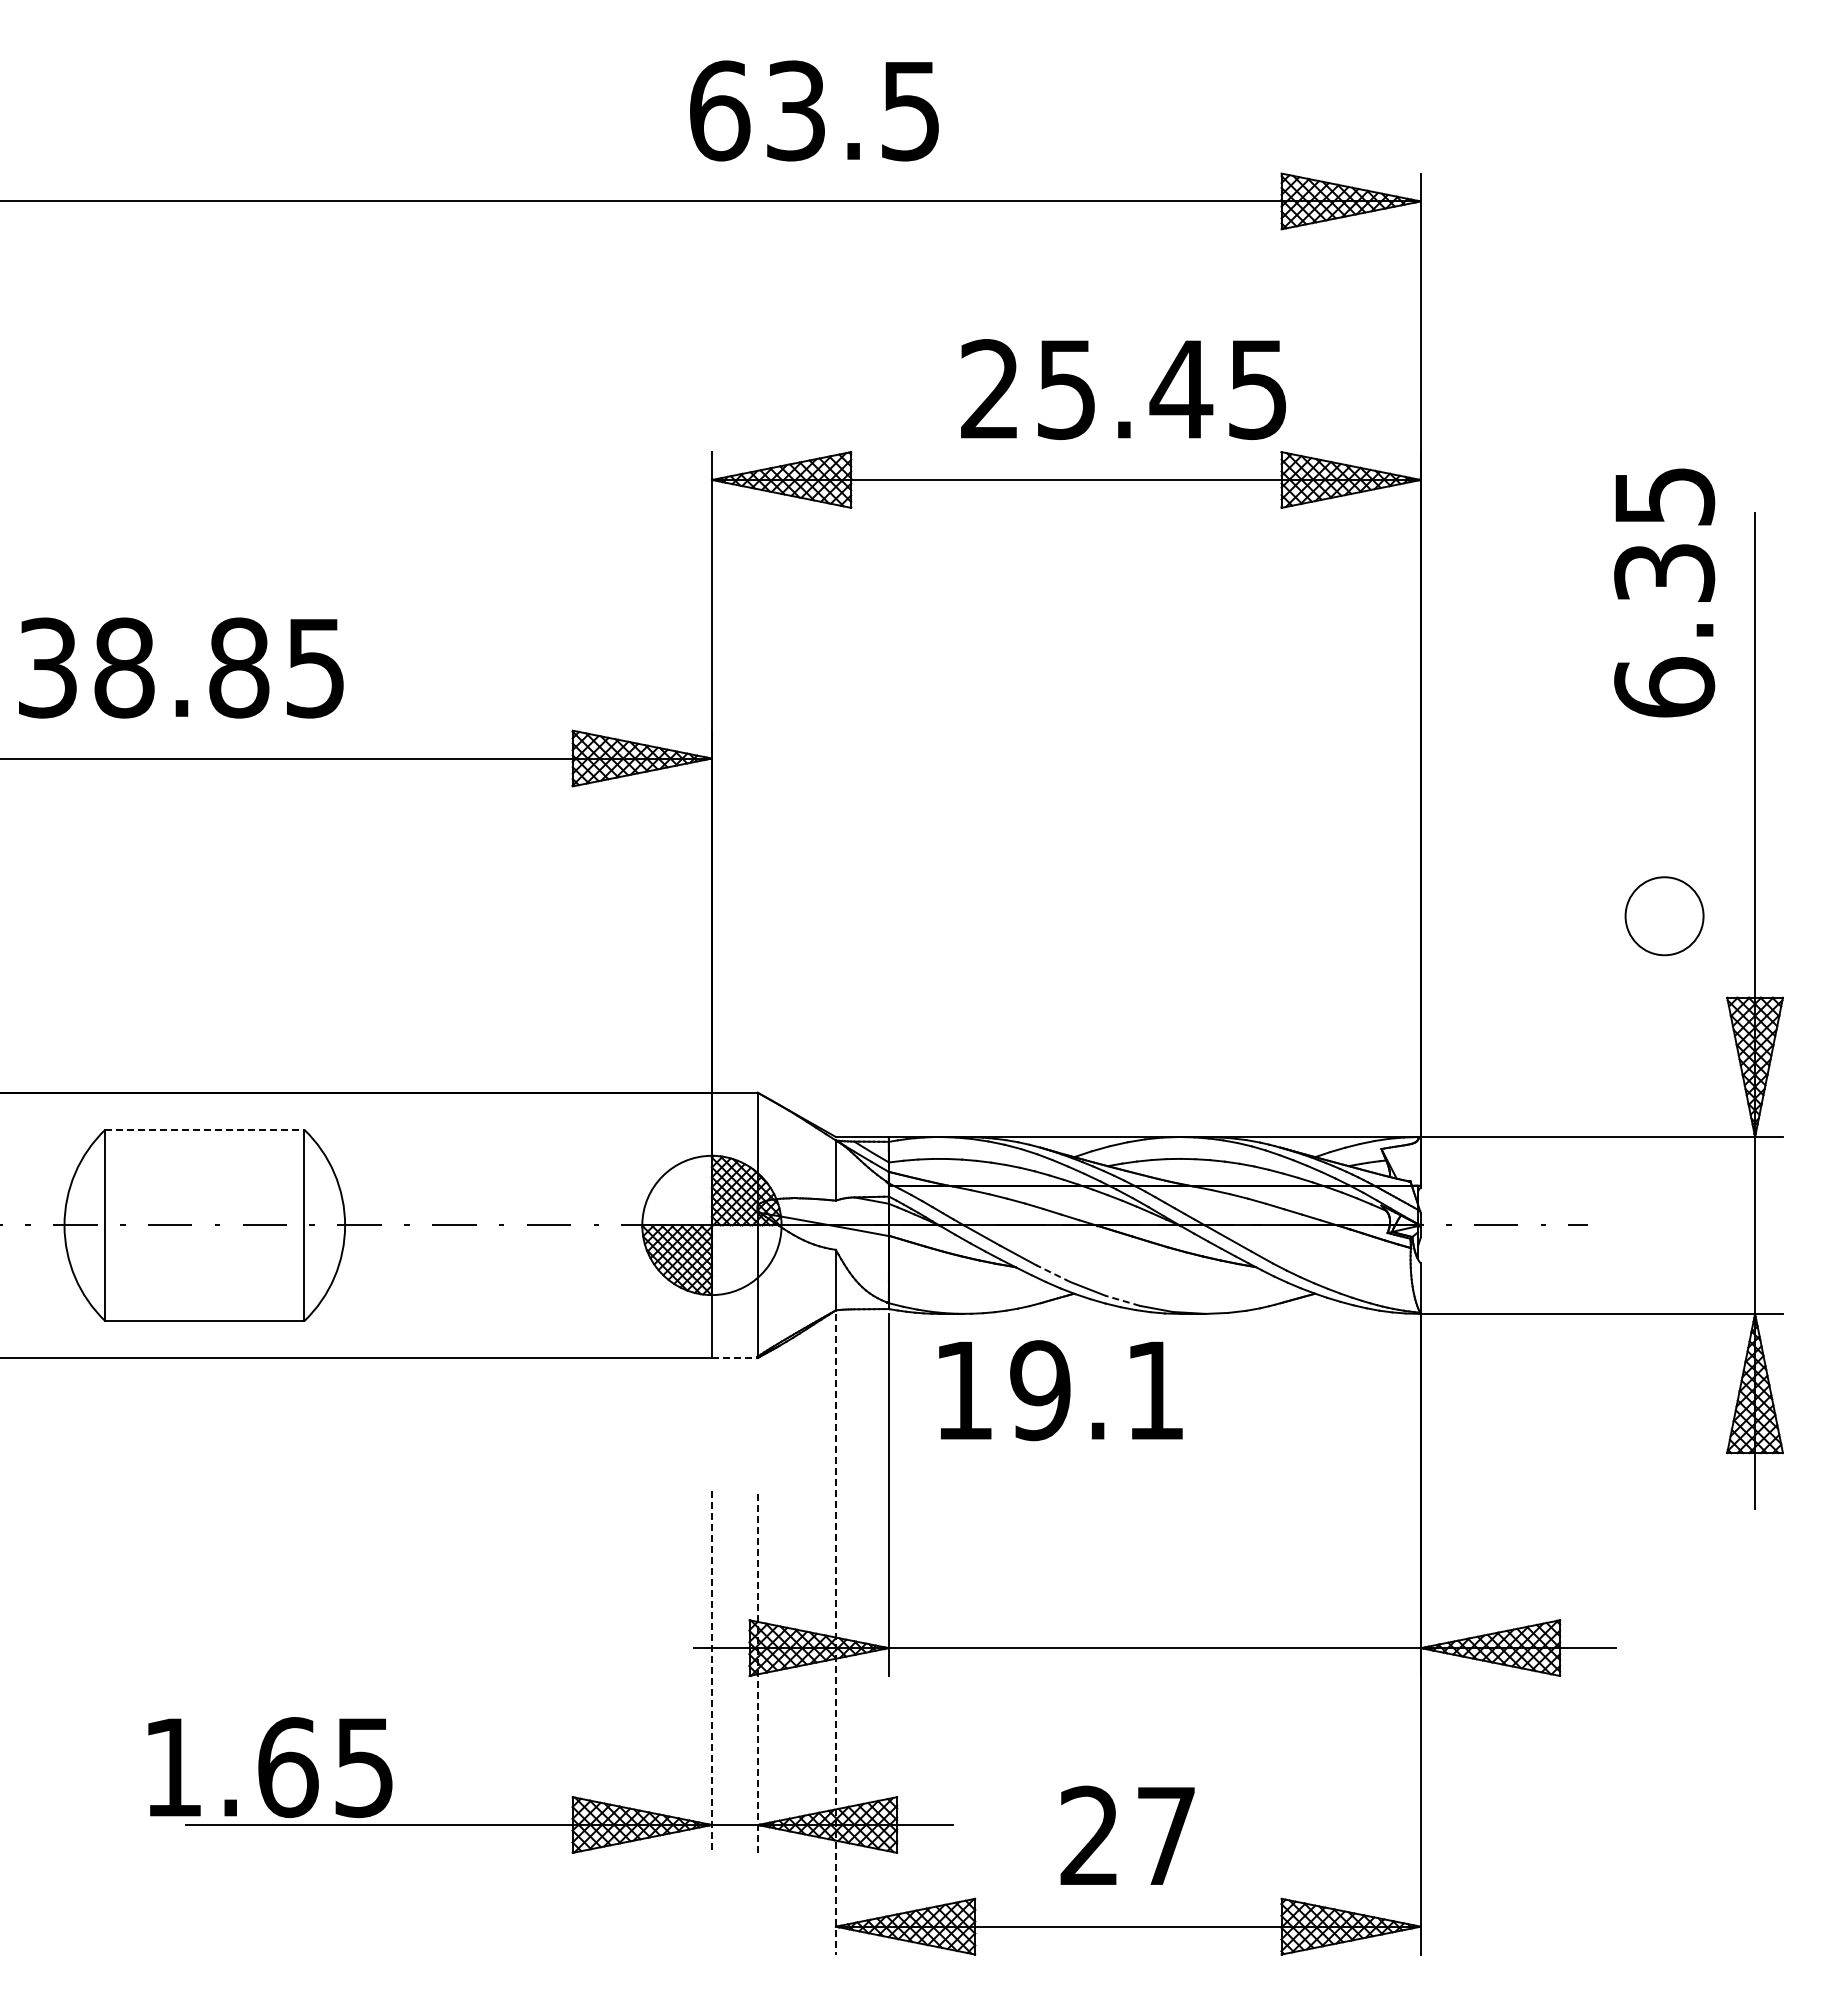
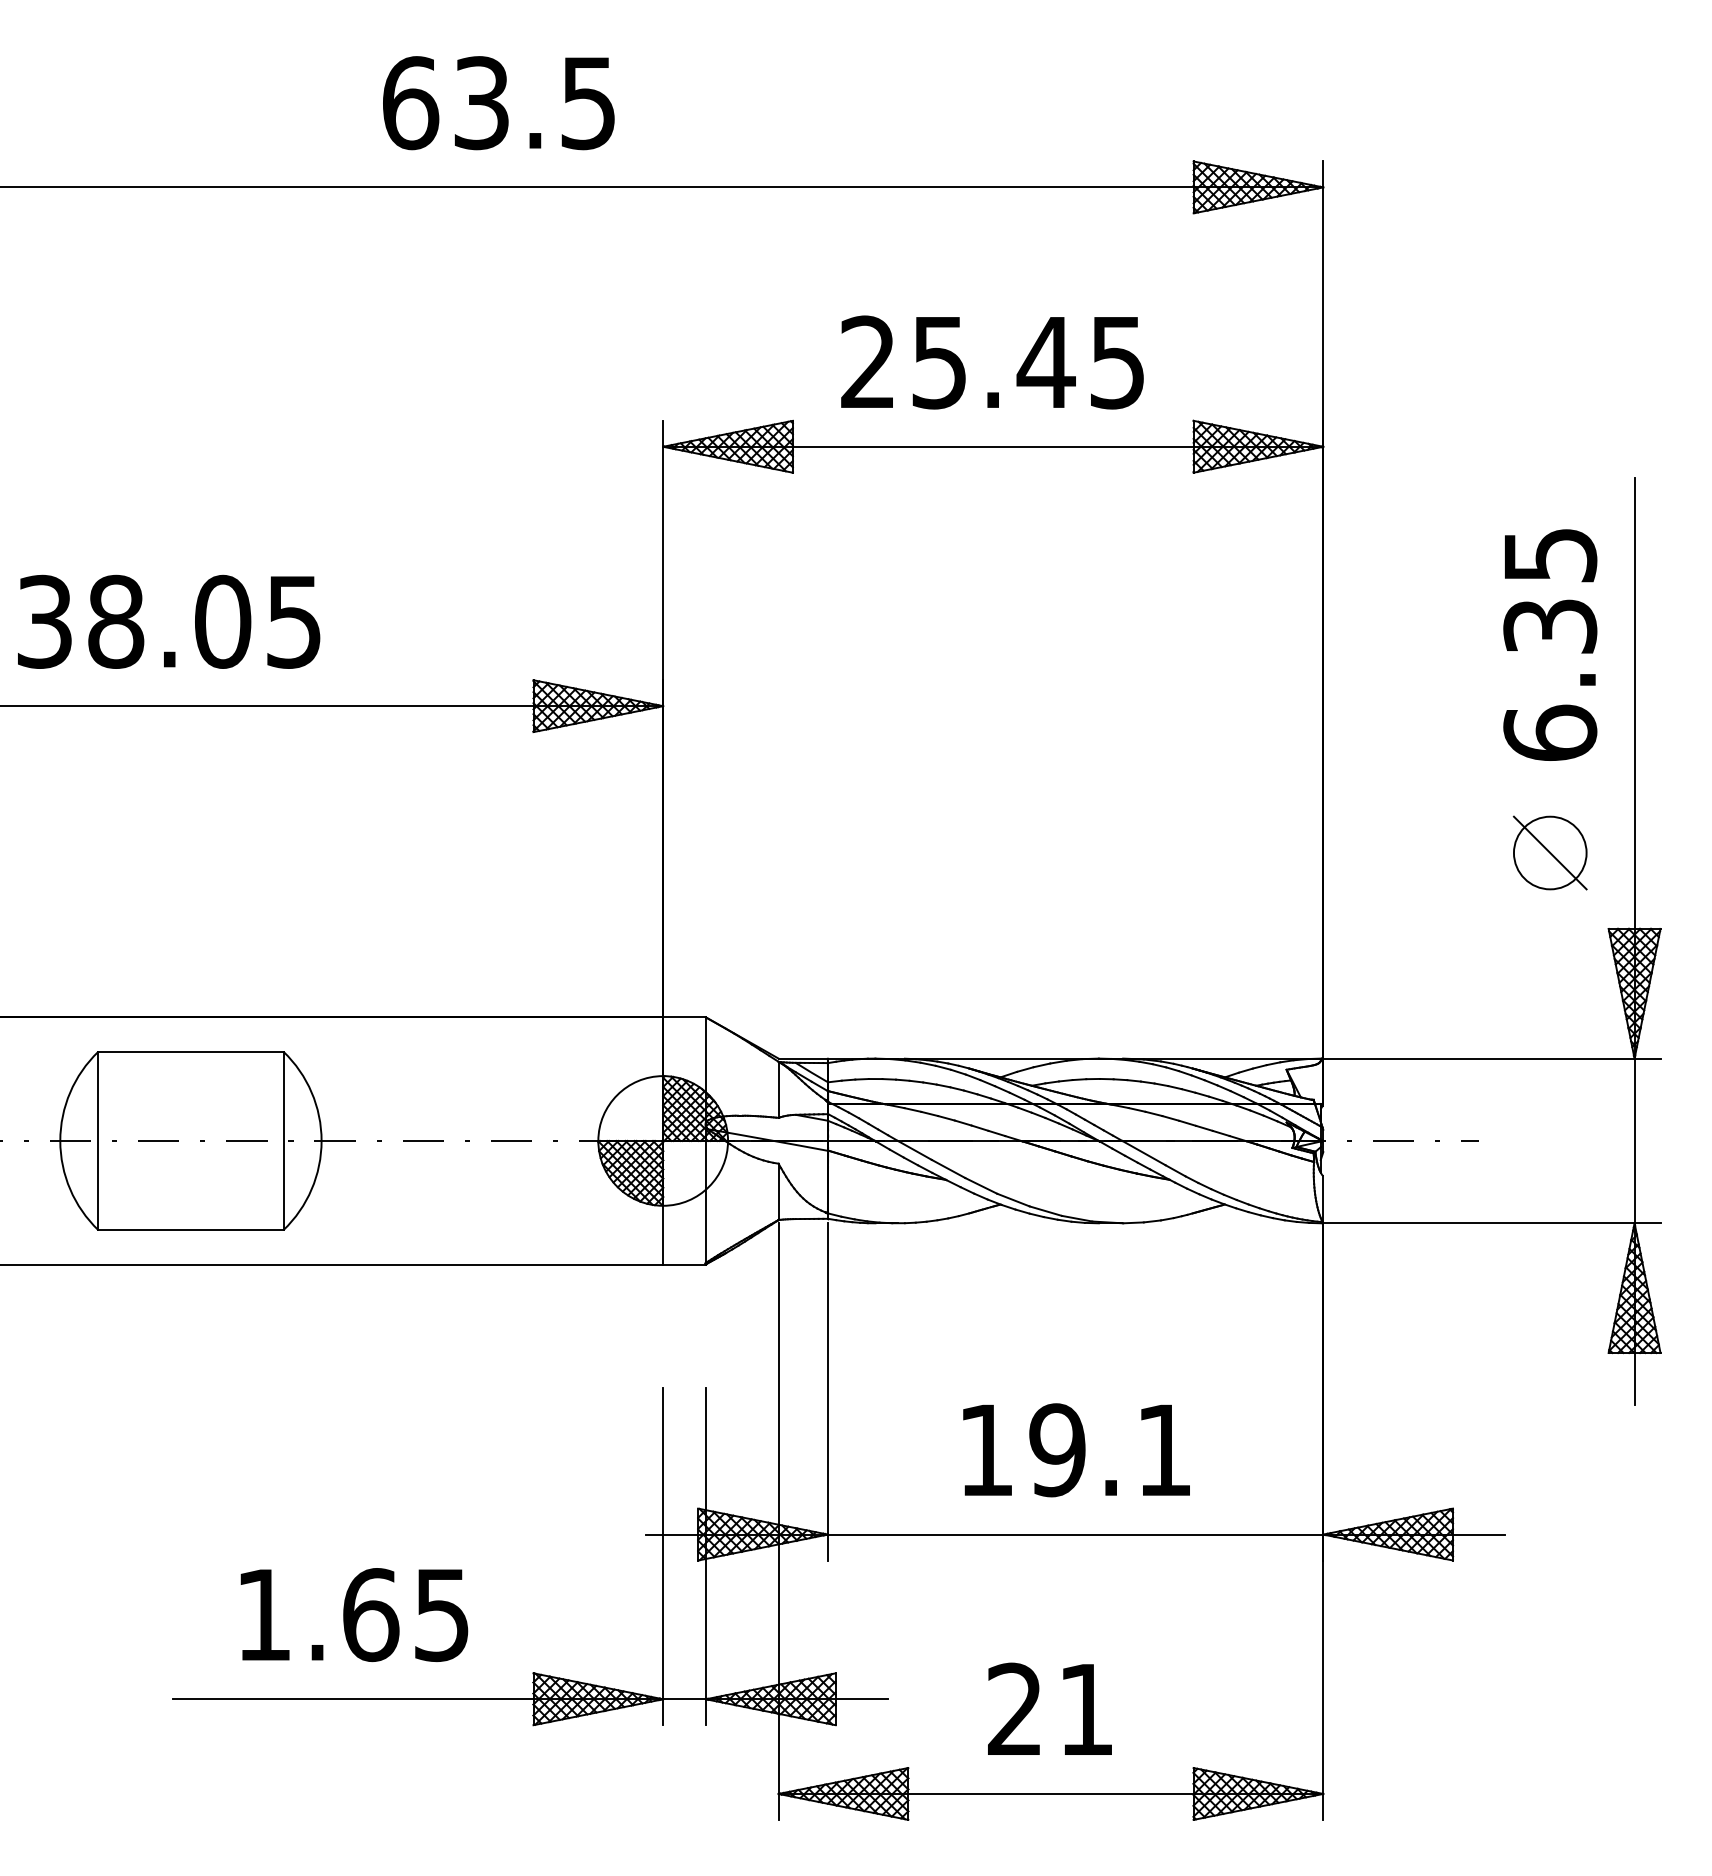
text: (814, 110) -> (498, 102), moved
text: (1123, 389) -> (992, 362), moved
text: (1664, 592) -> (1550, 644), moved
text: (239, 667) -> (223, 621), 38.85 -> 38.05
line: (1664, 916) -> (1550, 853), added
line: (205, 1129) -> (191, 1051), dashed -> solid
line: (1053, 1273) -> (981, 1185), dashed -> solid
line: (1122, 1300) -> (1045, 1210), dashed -> solid
line: (734, 1358) -> (684, 1264), dashed -> solid
text: (1060, 1390) -> (1076, 1450), moved
line: (835, 1634) -> (778, 1521), dashed -> solid
line: (757, 1671) -> (705, 1556), dashed -> solid
line: (711, 1672) -> (662, 1557), dashed -> solid
text: (270, 1767) -> (354, 1614), moved
text: (1166, 1835) -> (1086, 1709), 27 -> 21

